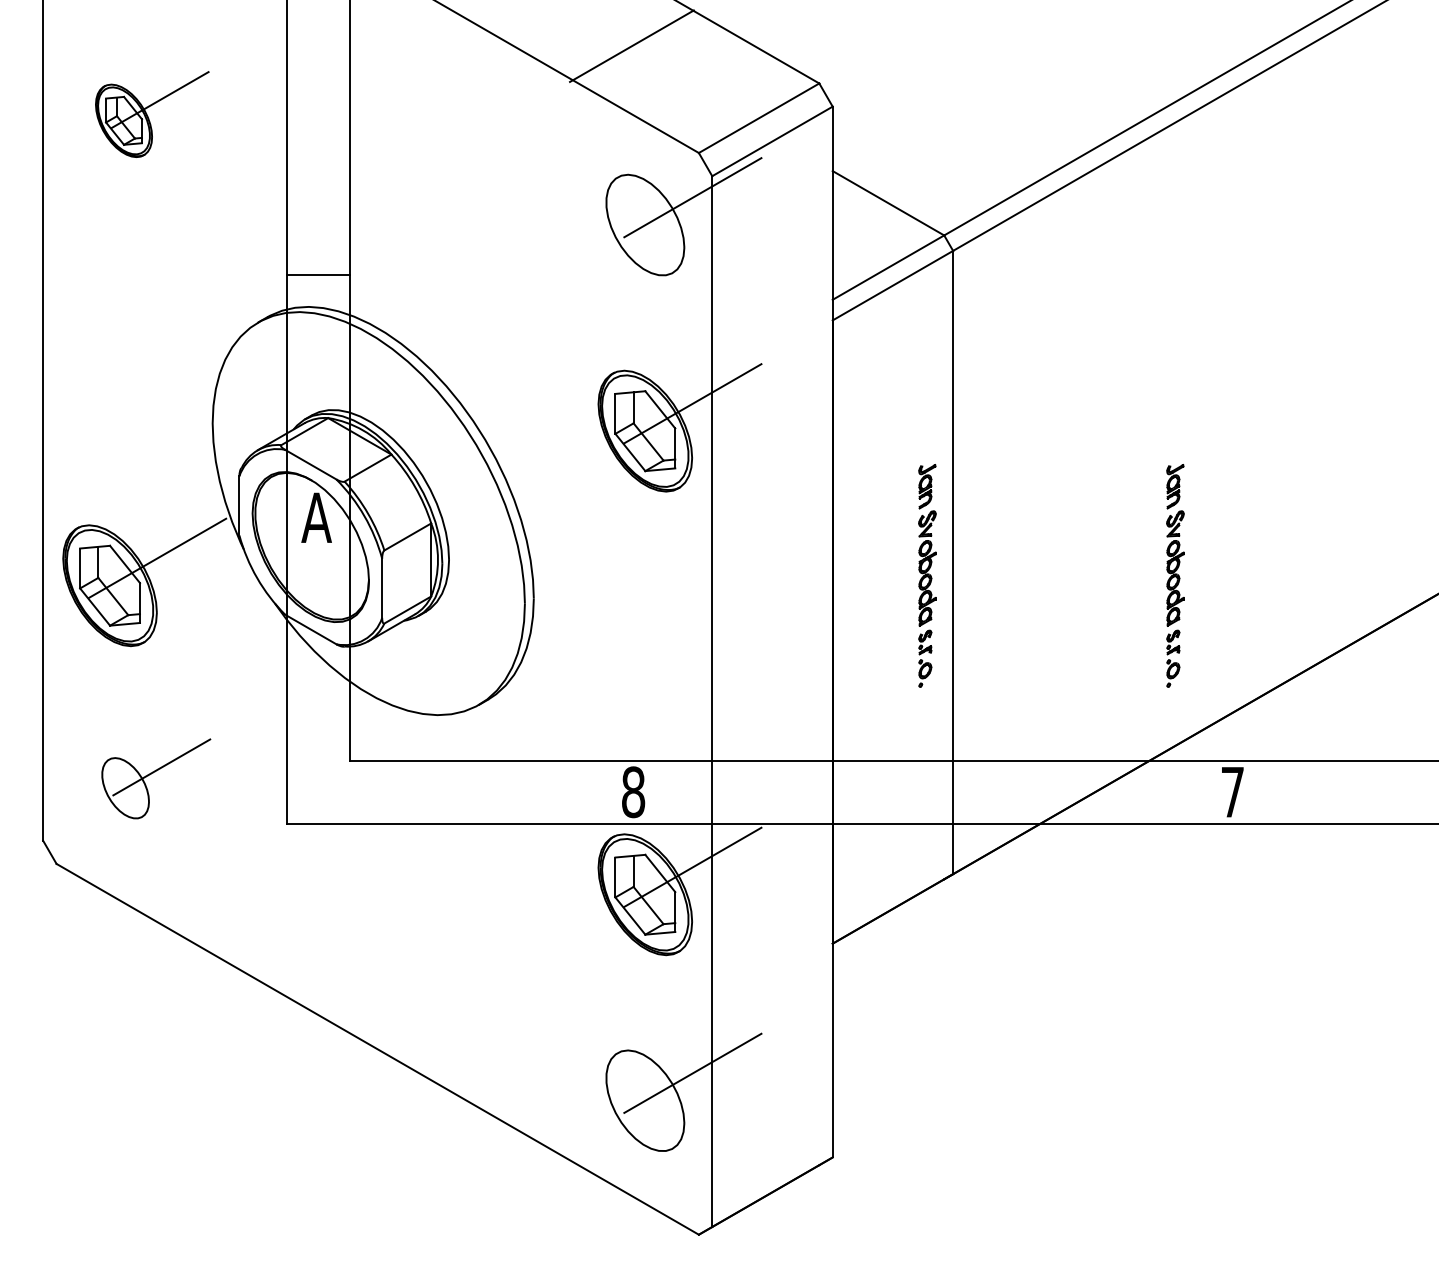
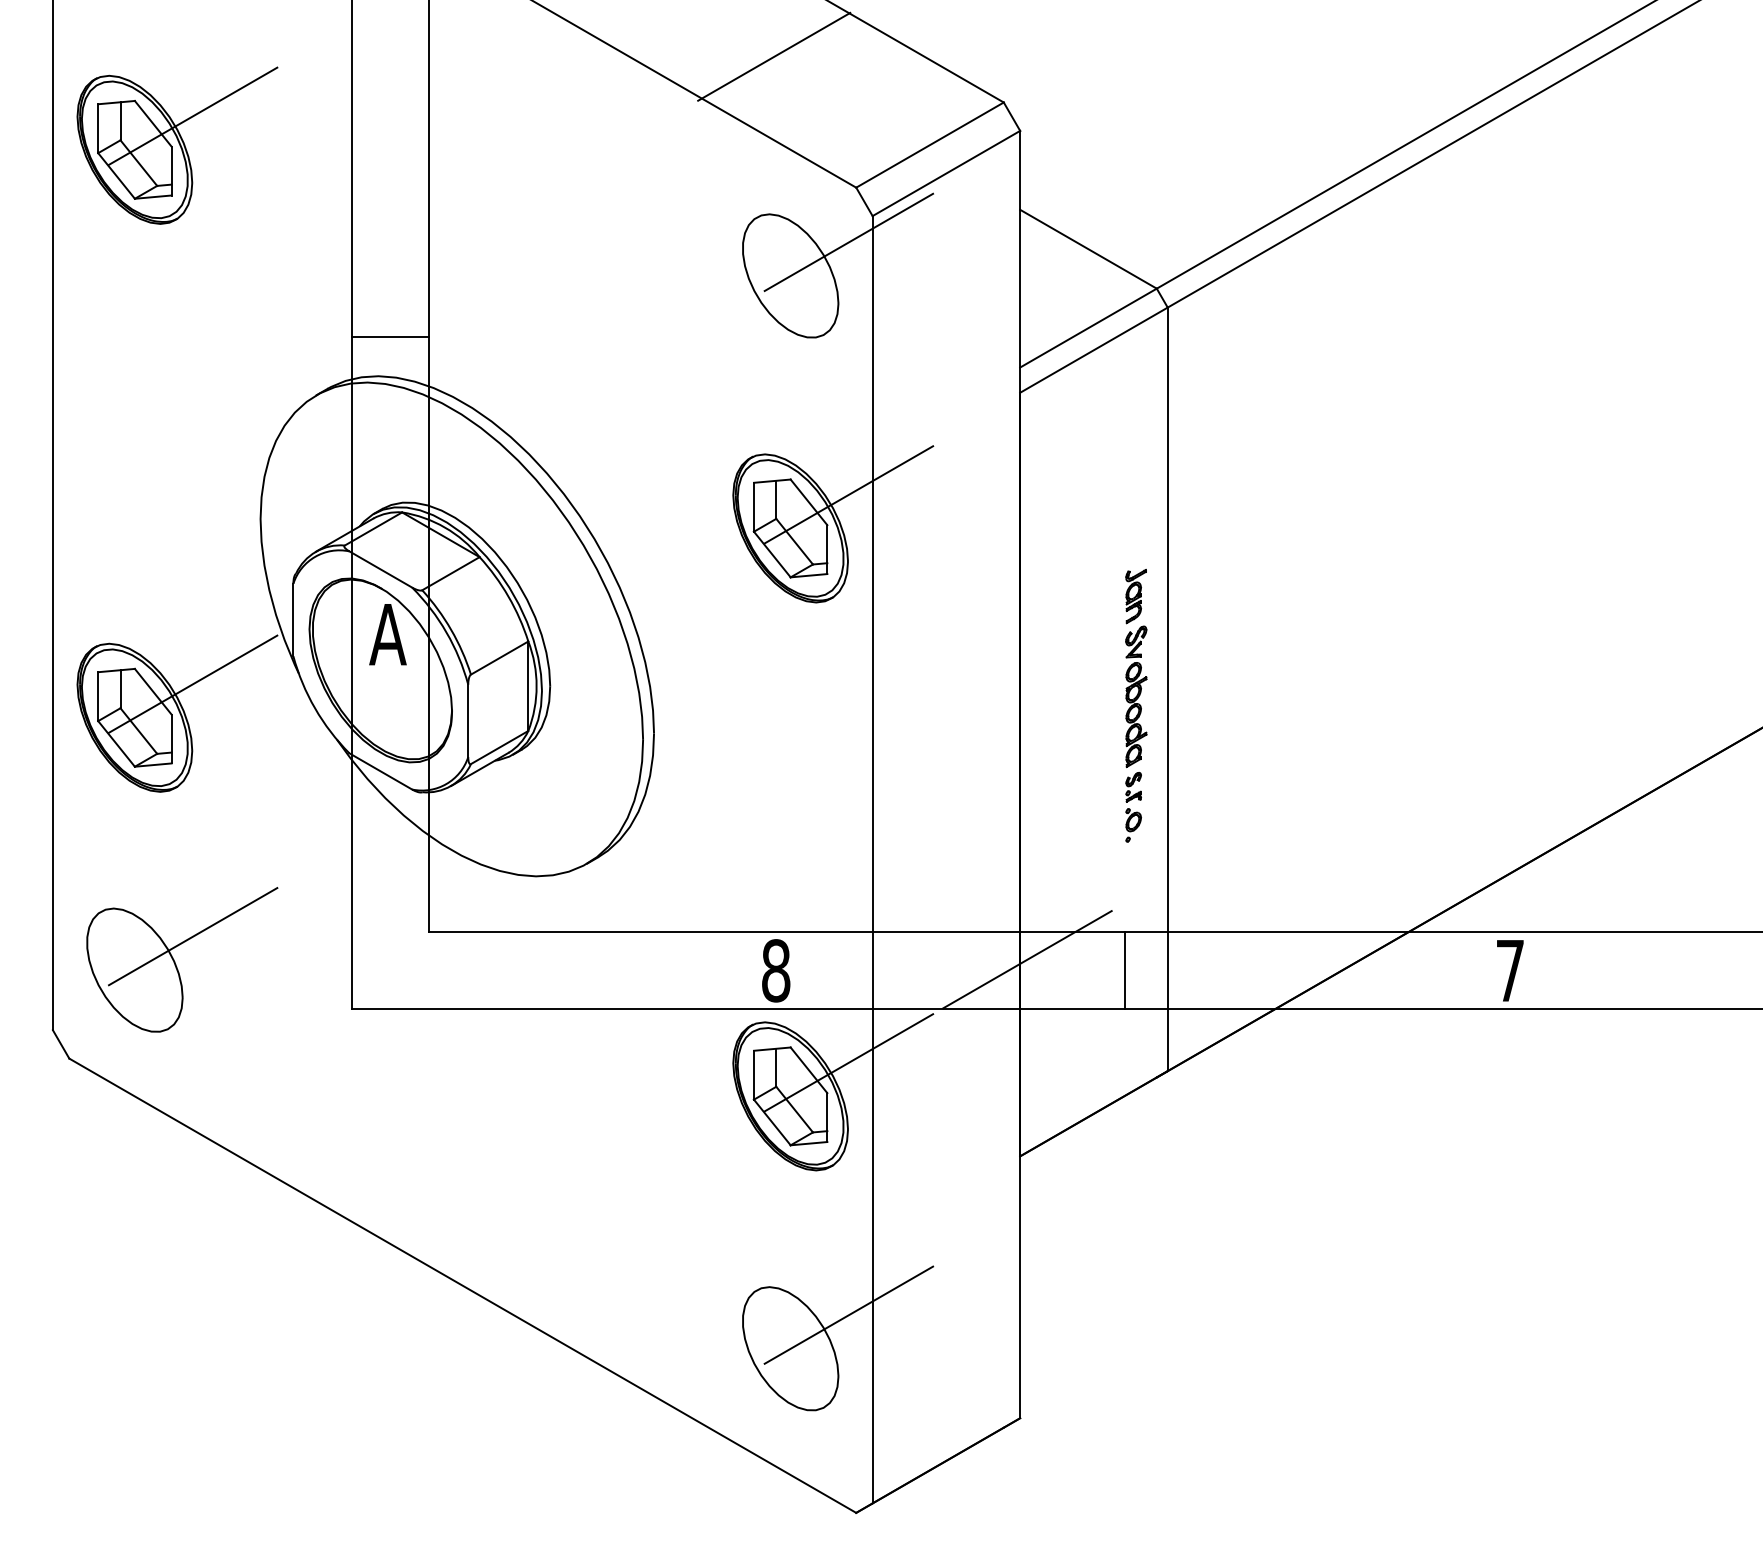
part: (144, 118) -> (177, 145), size x1.67
part: (1175, 575) -> (1440, 705), removed
part: (148, 782) -> (181, 958), size x1.67
line: (836, 784) -> (1024, 961), added
line: (917, 791) -> (1124, 969), added

